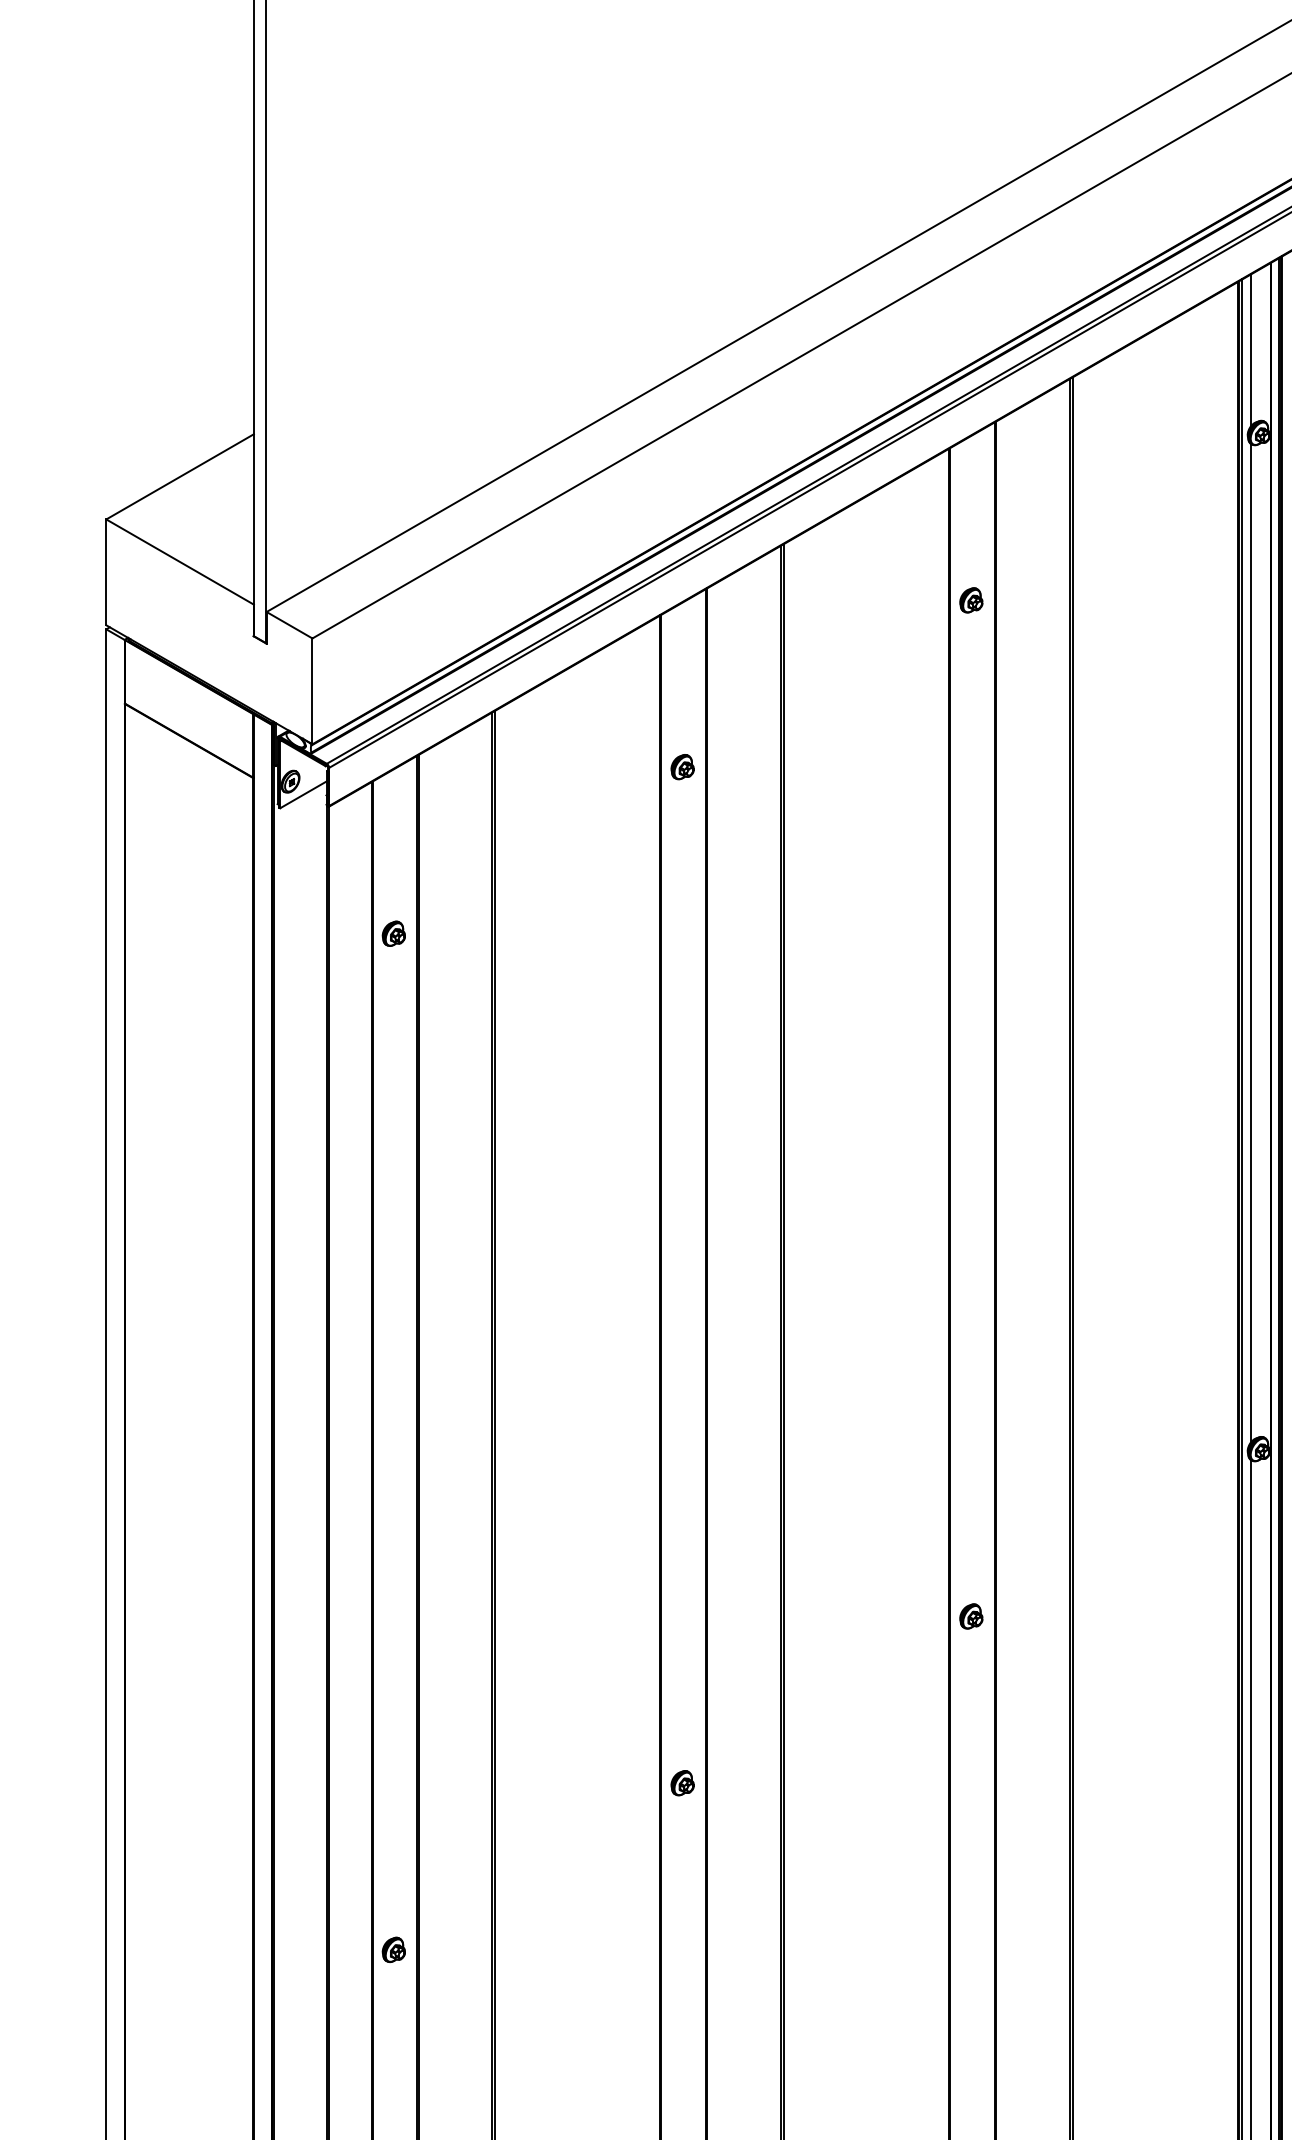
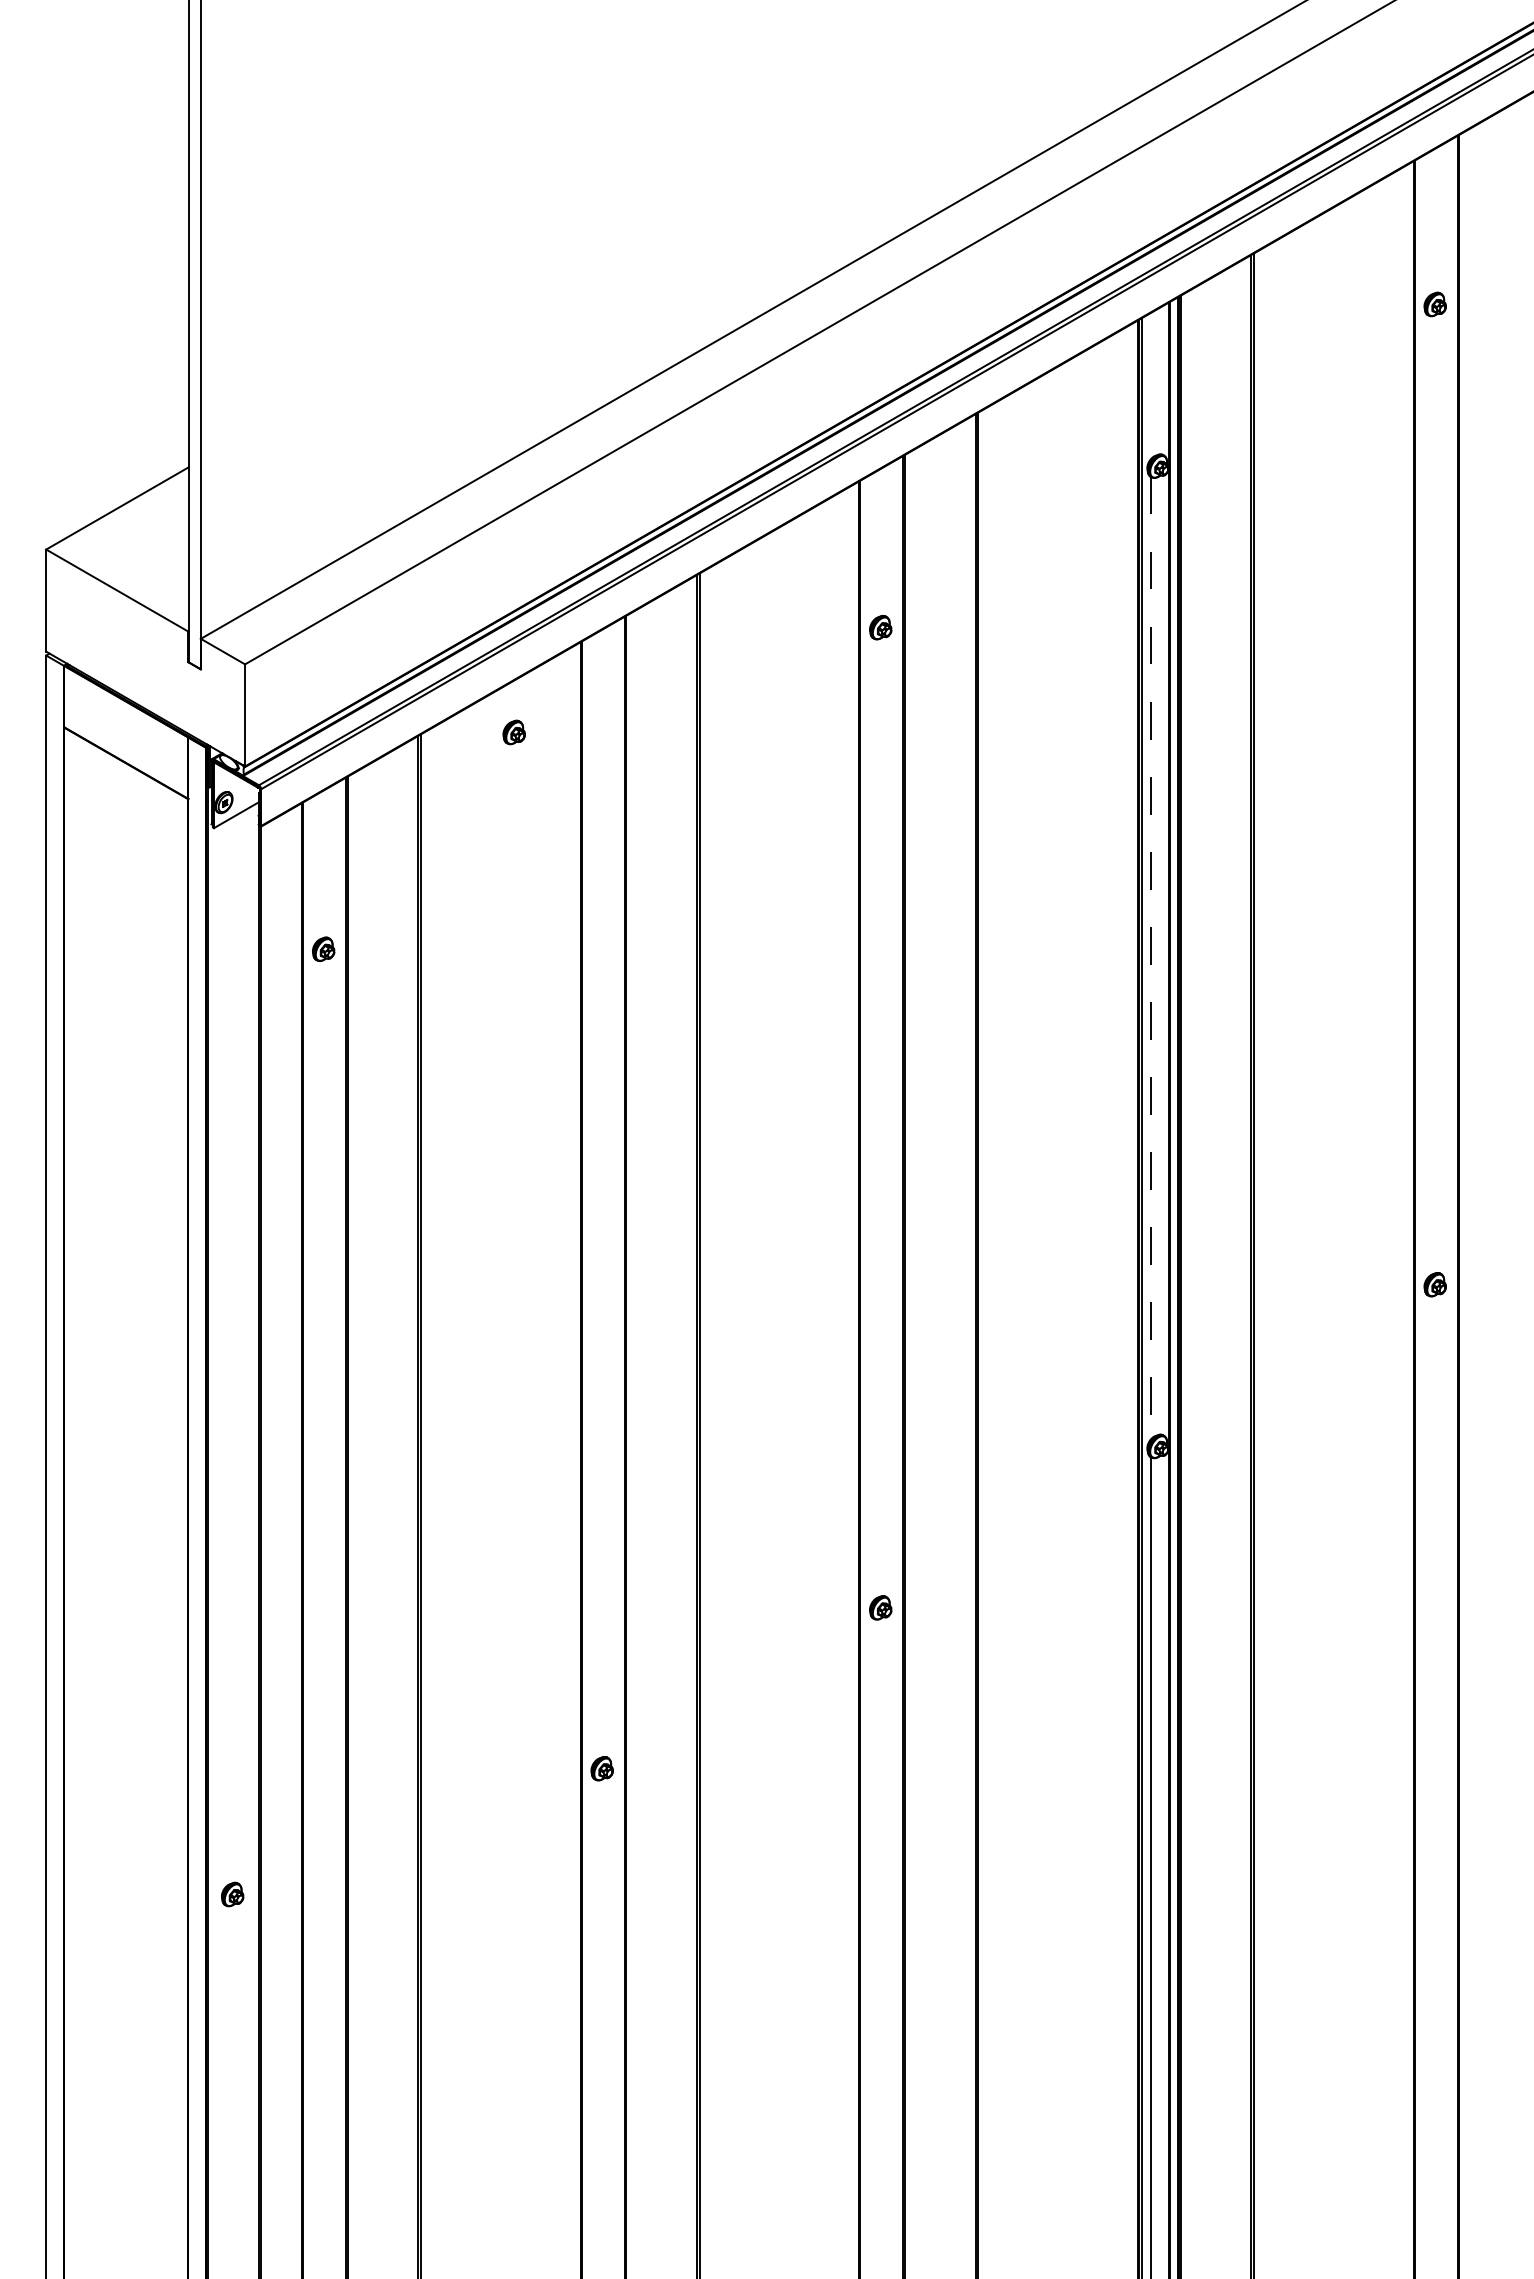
line: (1251, 349) -> (1150, 385), removed
part: (681, 767) -> (513, 732), moved
line: (1251, 943) -> (1150, 958), solid -> dashed
part: (393, 1949) -> (232, 1894), moved

